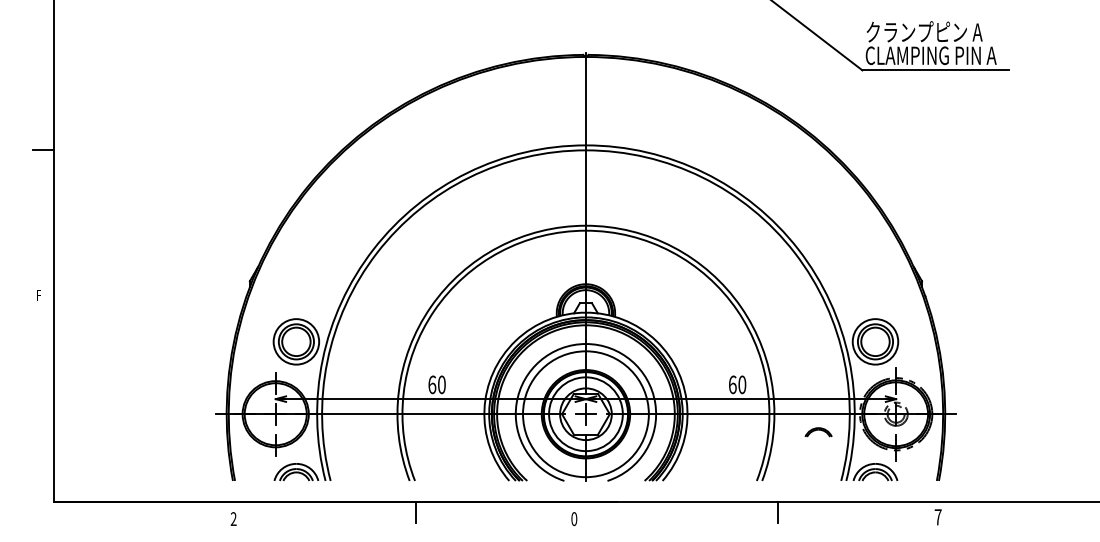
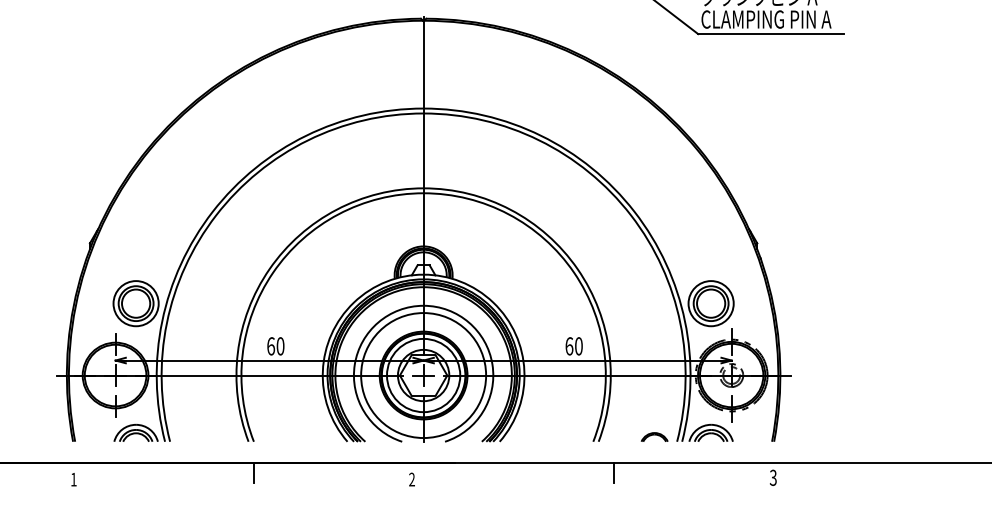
part: (818, 432) -> (654, 437), moved
text: (937, 517) -> (772, 478), 7 -> 3
text: (233, 518) -> (73, 479), 2 -> 1
text: (574, 519) -> (412, 480), 0 -> 2

